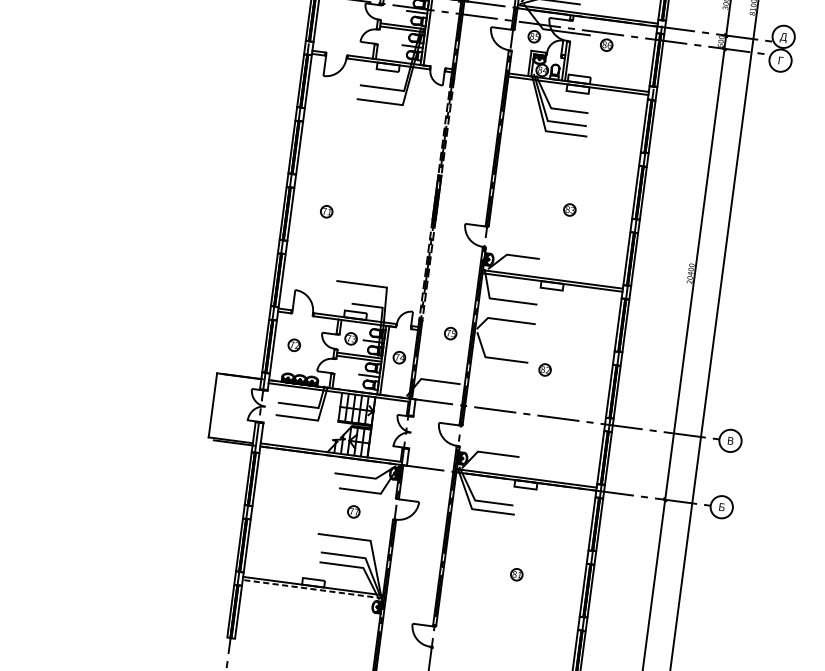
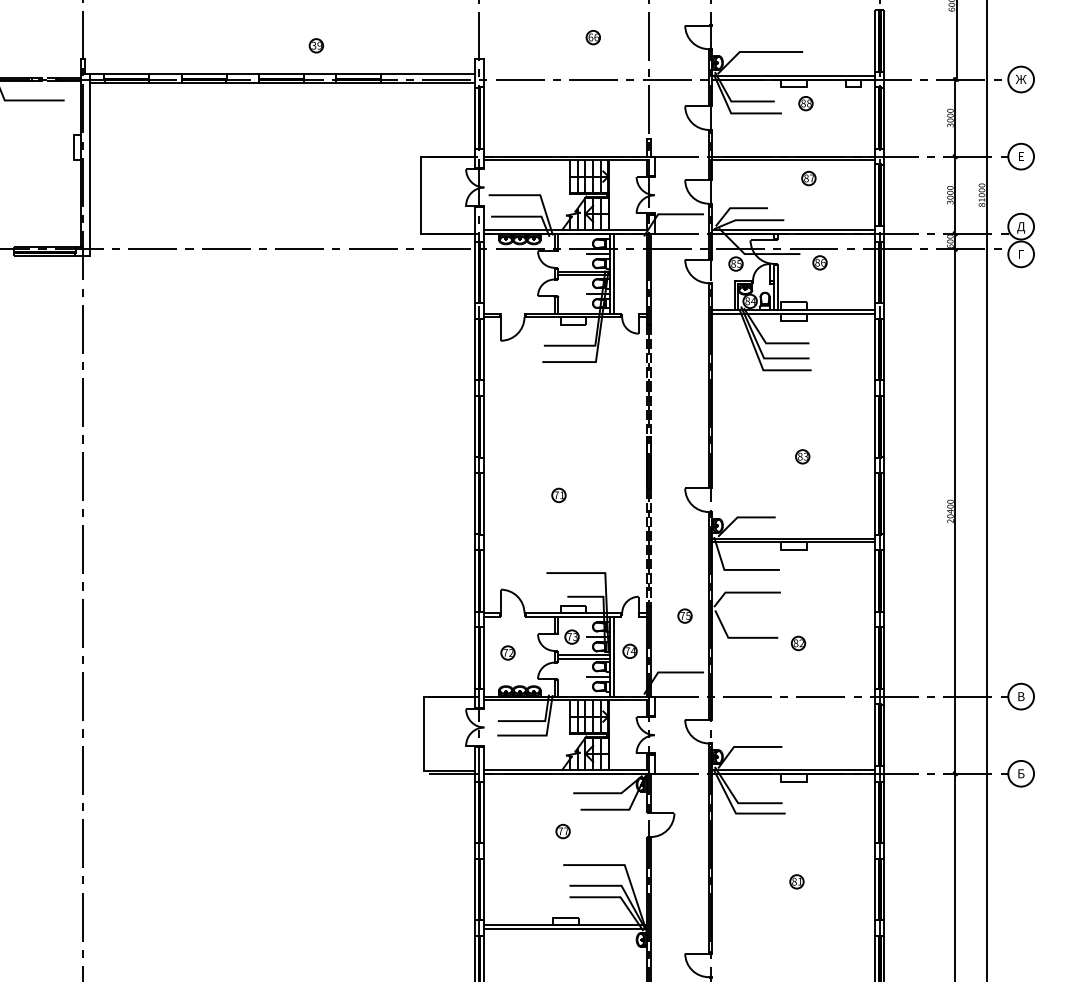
part: (326, 211) -> (558, 495), moved
part: (353, 511) -> (562, 831), moved
line: (312, 589) -> (565, 929), dashed -> solid

